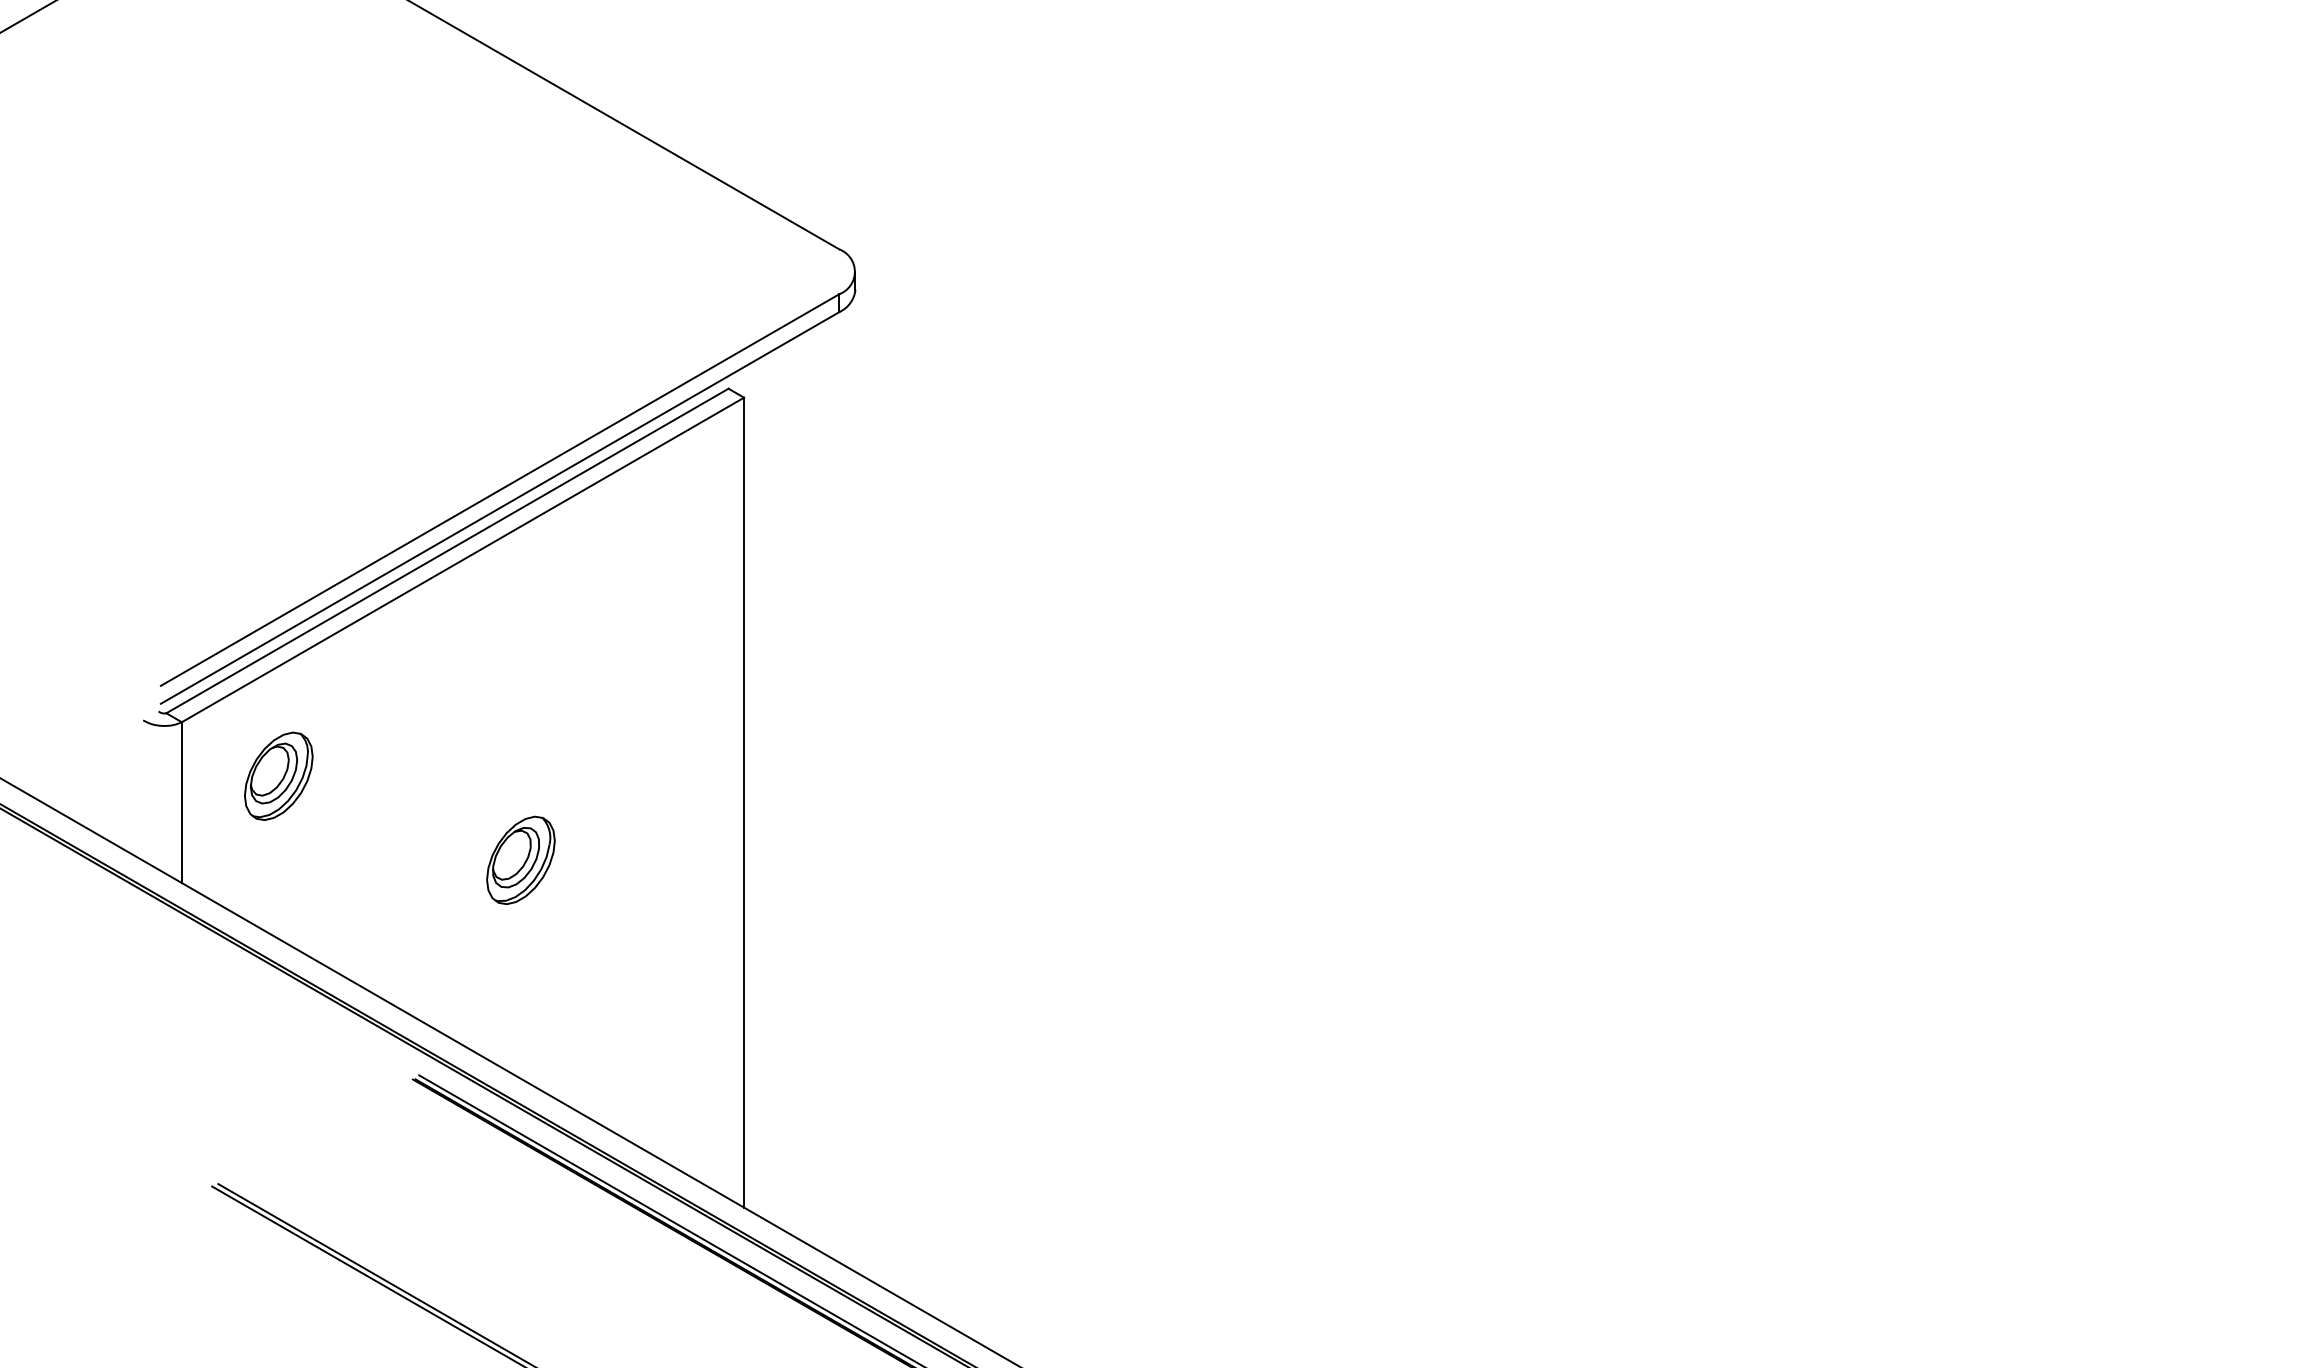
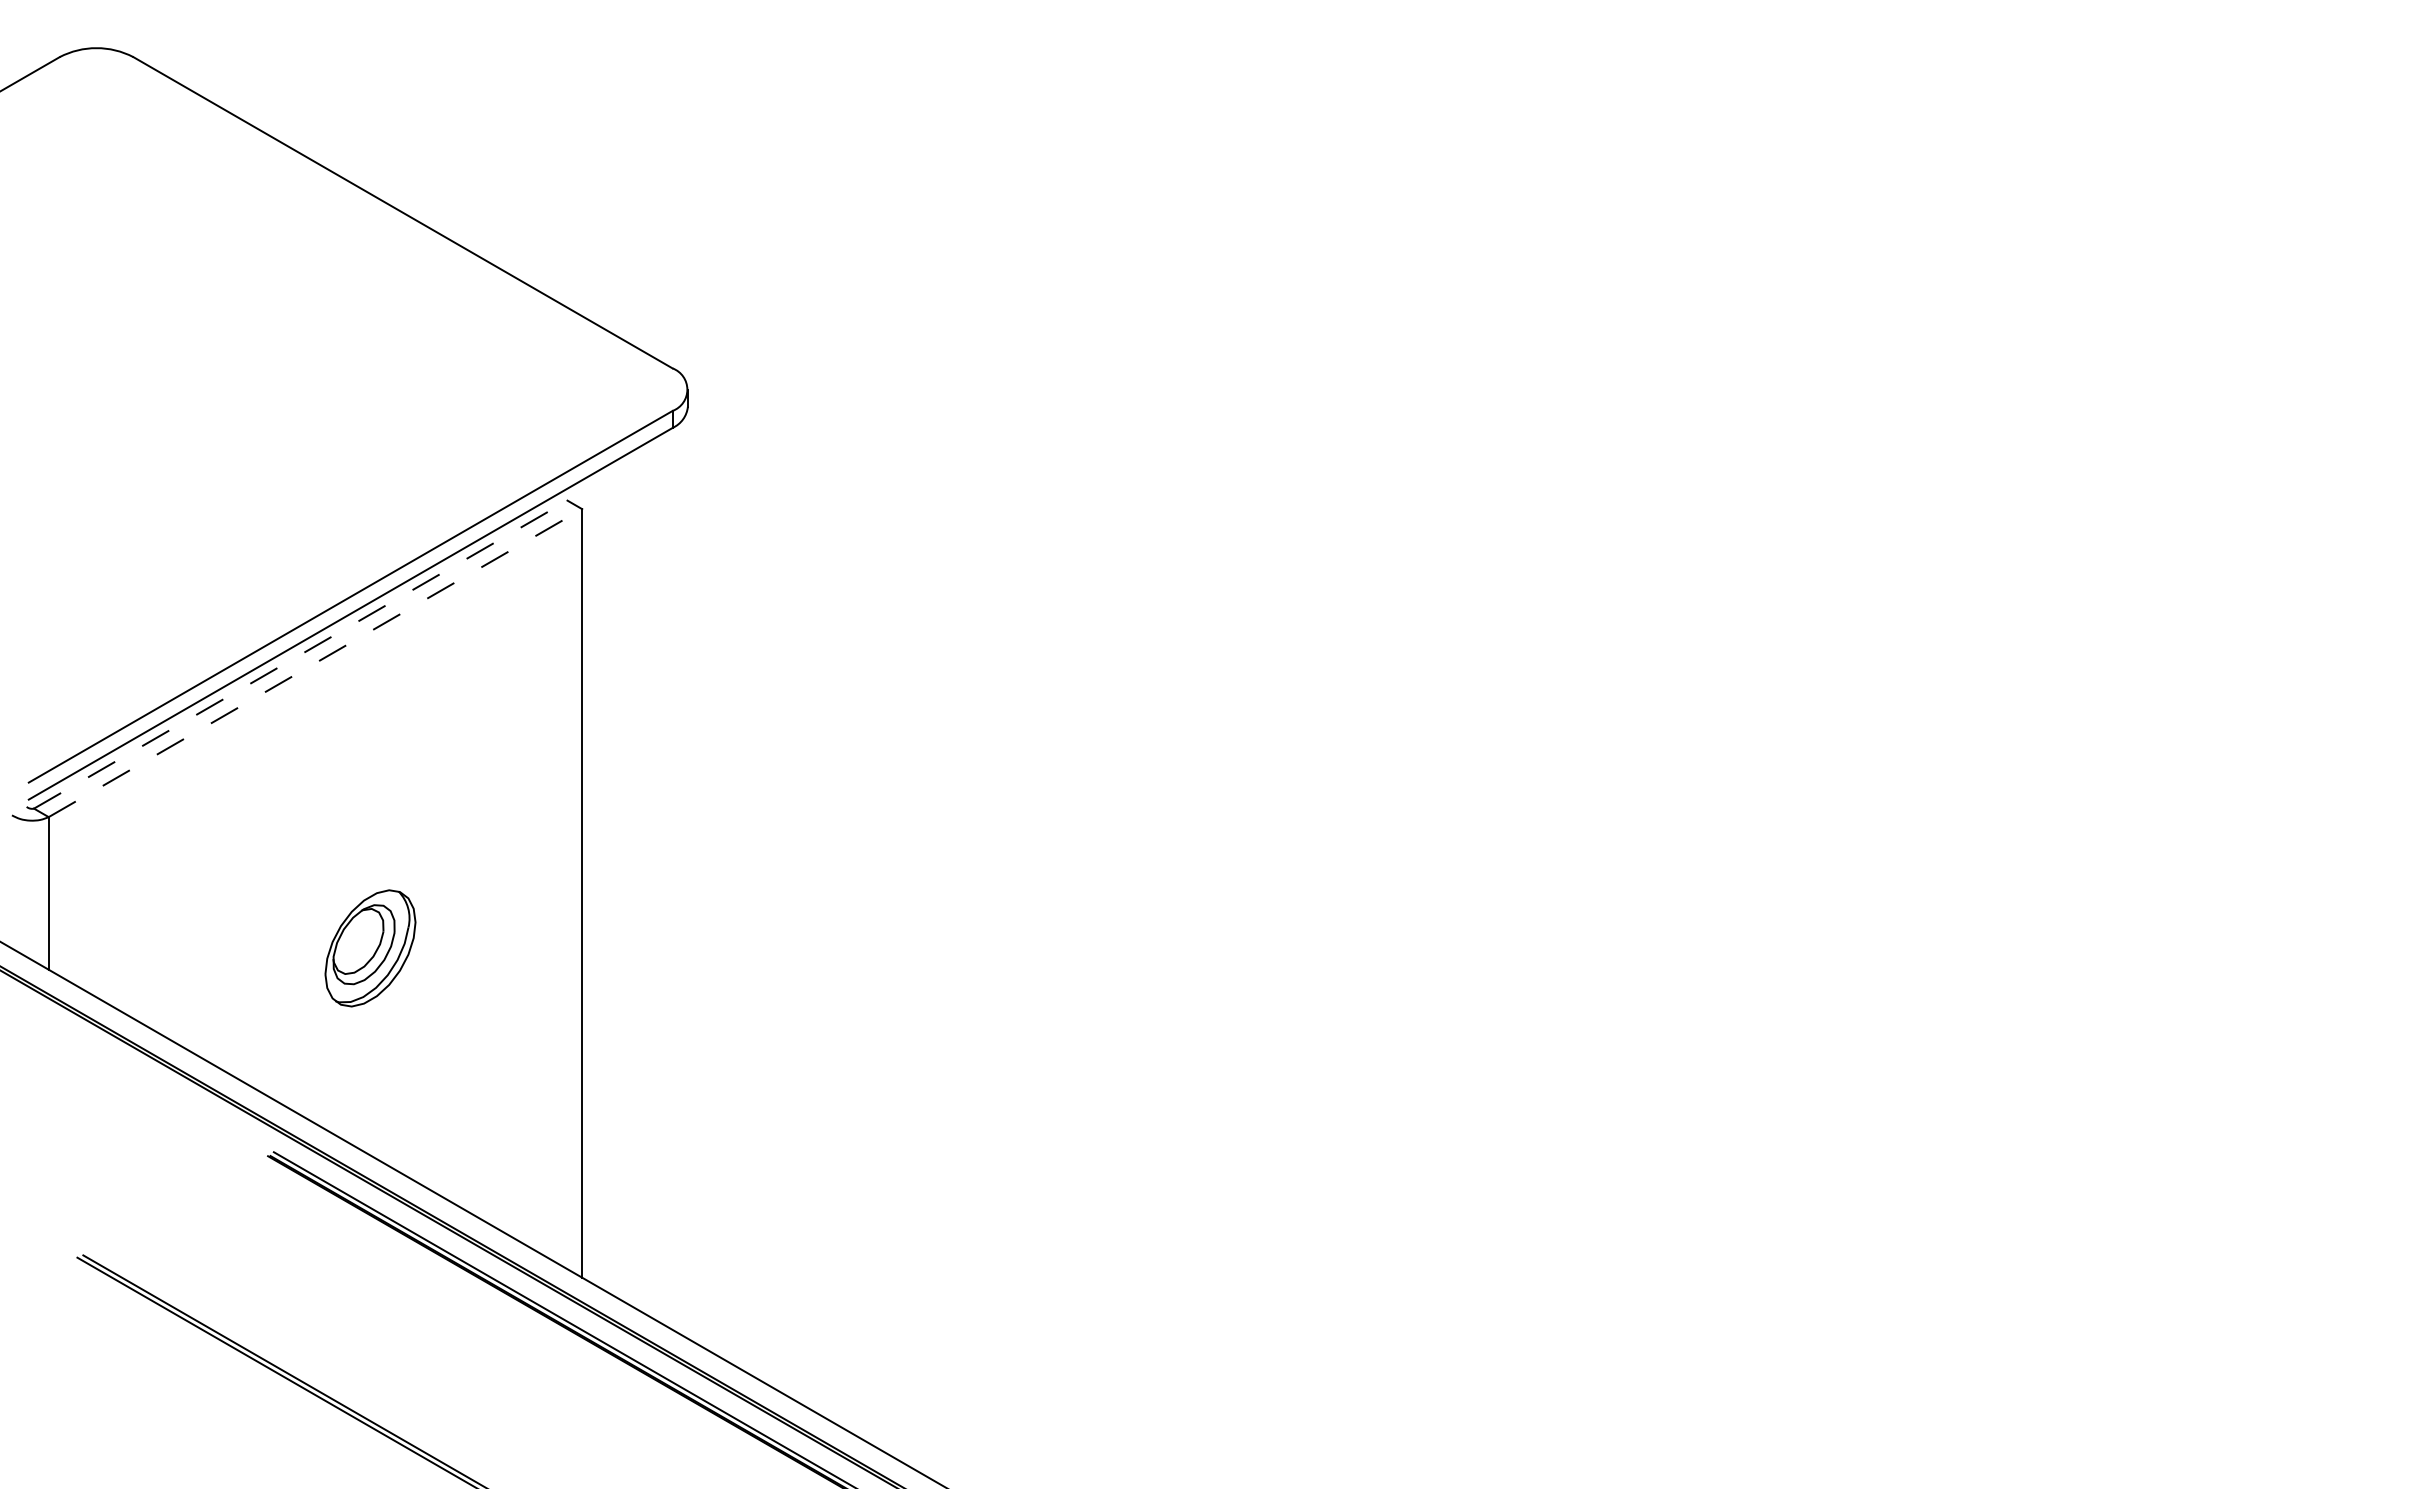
line: (448, 550) -> (301, 654), solid -> dashed
line: (462, 560) -> (315, 663), solid -> dashed
part: (278, 776) -> (140, 868), removed
part: (520, 859) -> (370, 947), size x1.4

